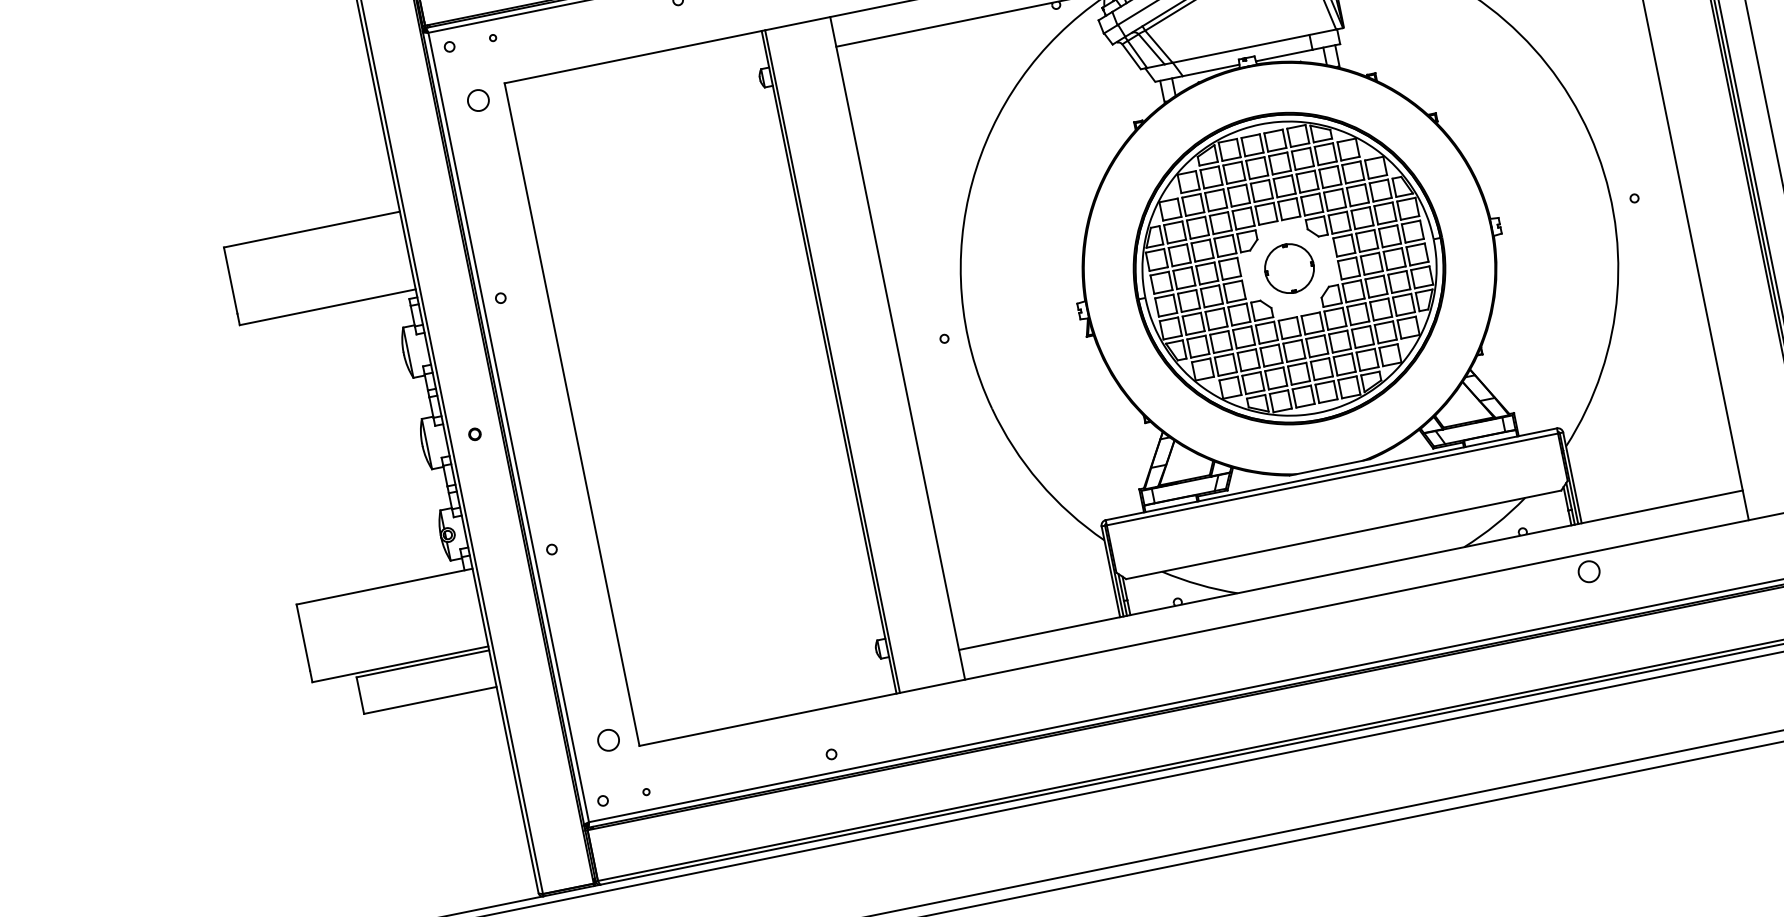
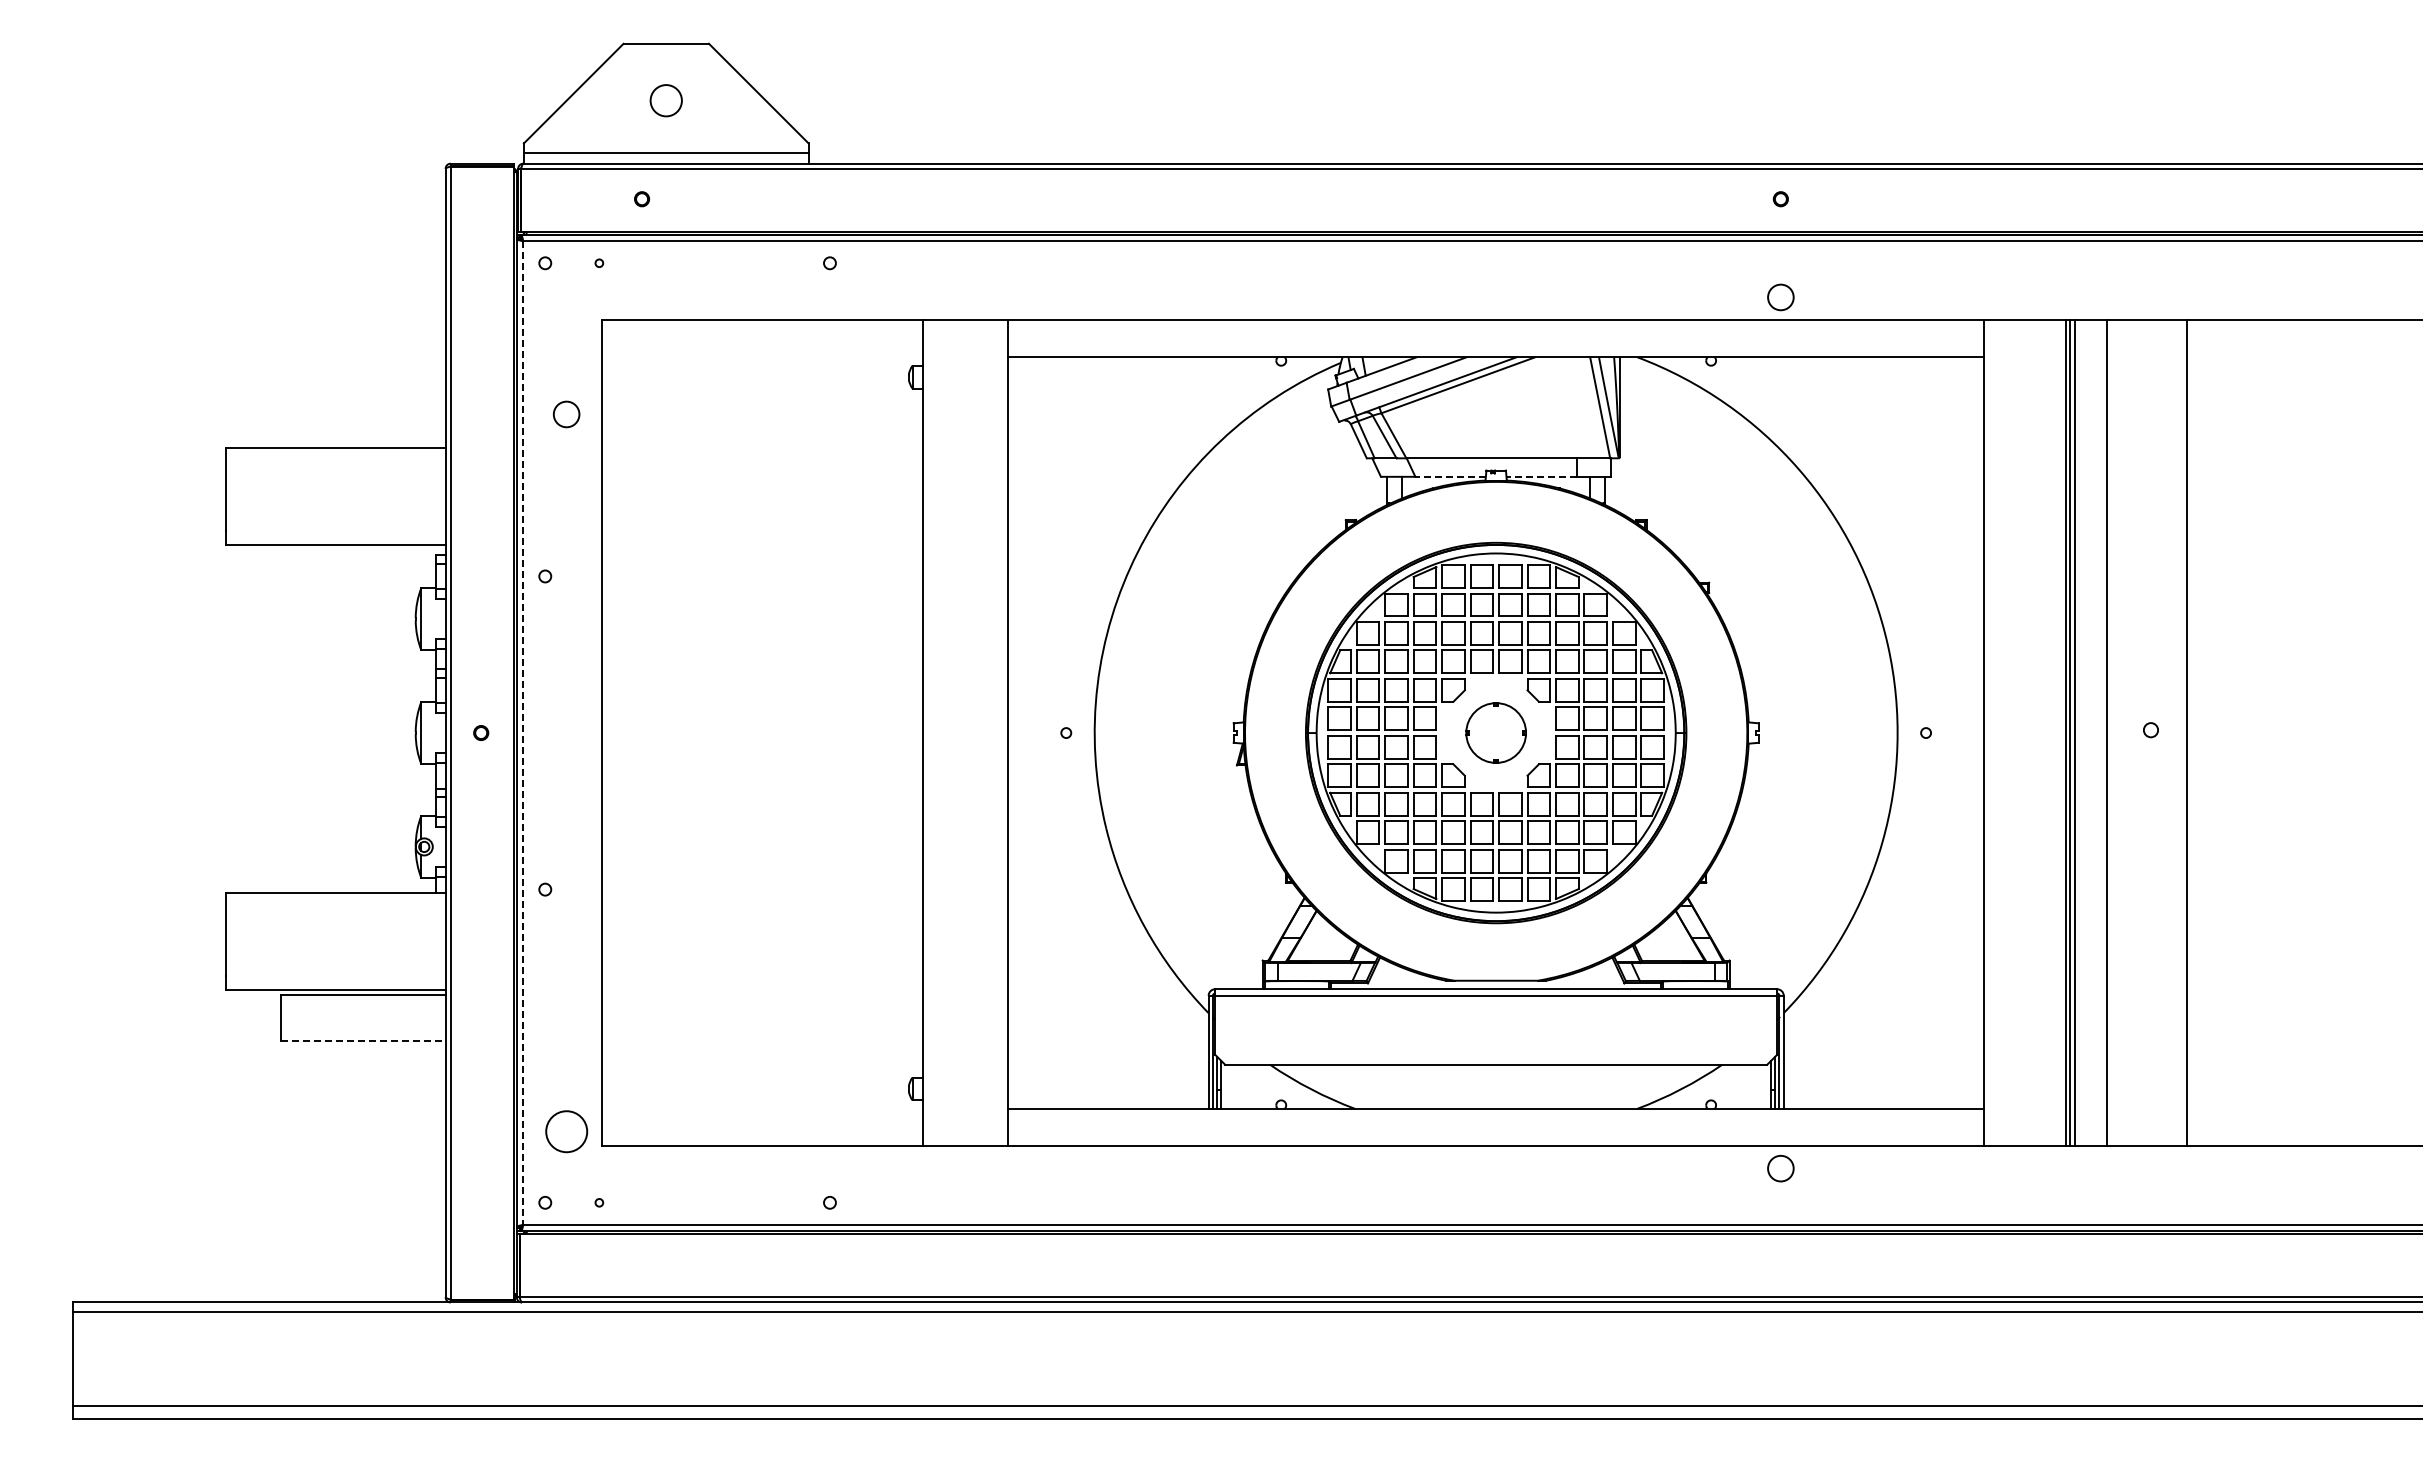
line: (1284, 55) -> (1541, 476), solid -> dashed
line: (1210, 70) -> (1450, 476), solid -> dashed
circle: (478, 100) -> (566, 414), moved
line: (832, 361) -> (926, 732), removed
line: (508, 427) -> (523, 733), solid -> dashed
line: (430, 700) -> (363, 1040), solid -> dashed
circle: (608, 740) -> (566, 1131), size x1.6

